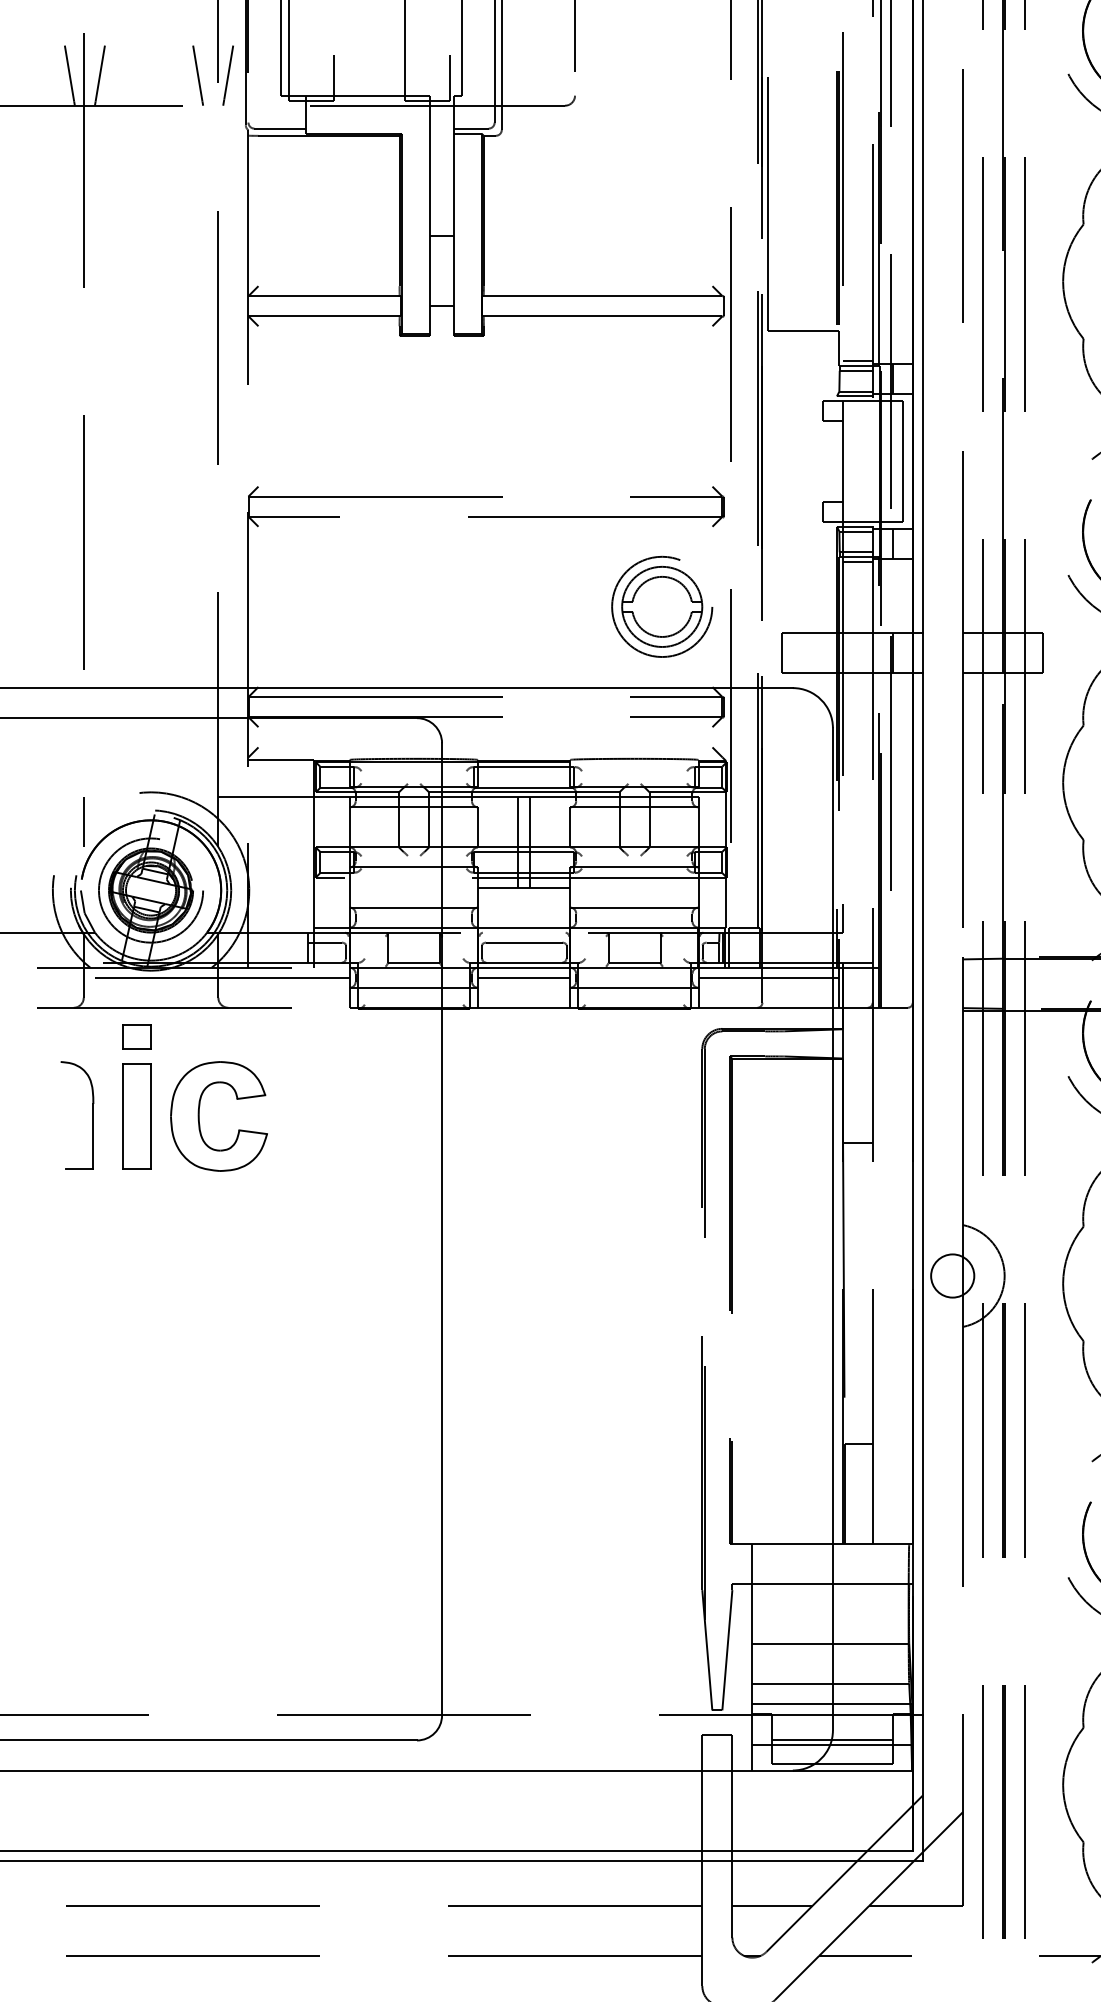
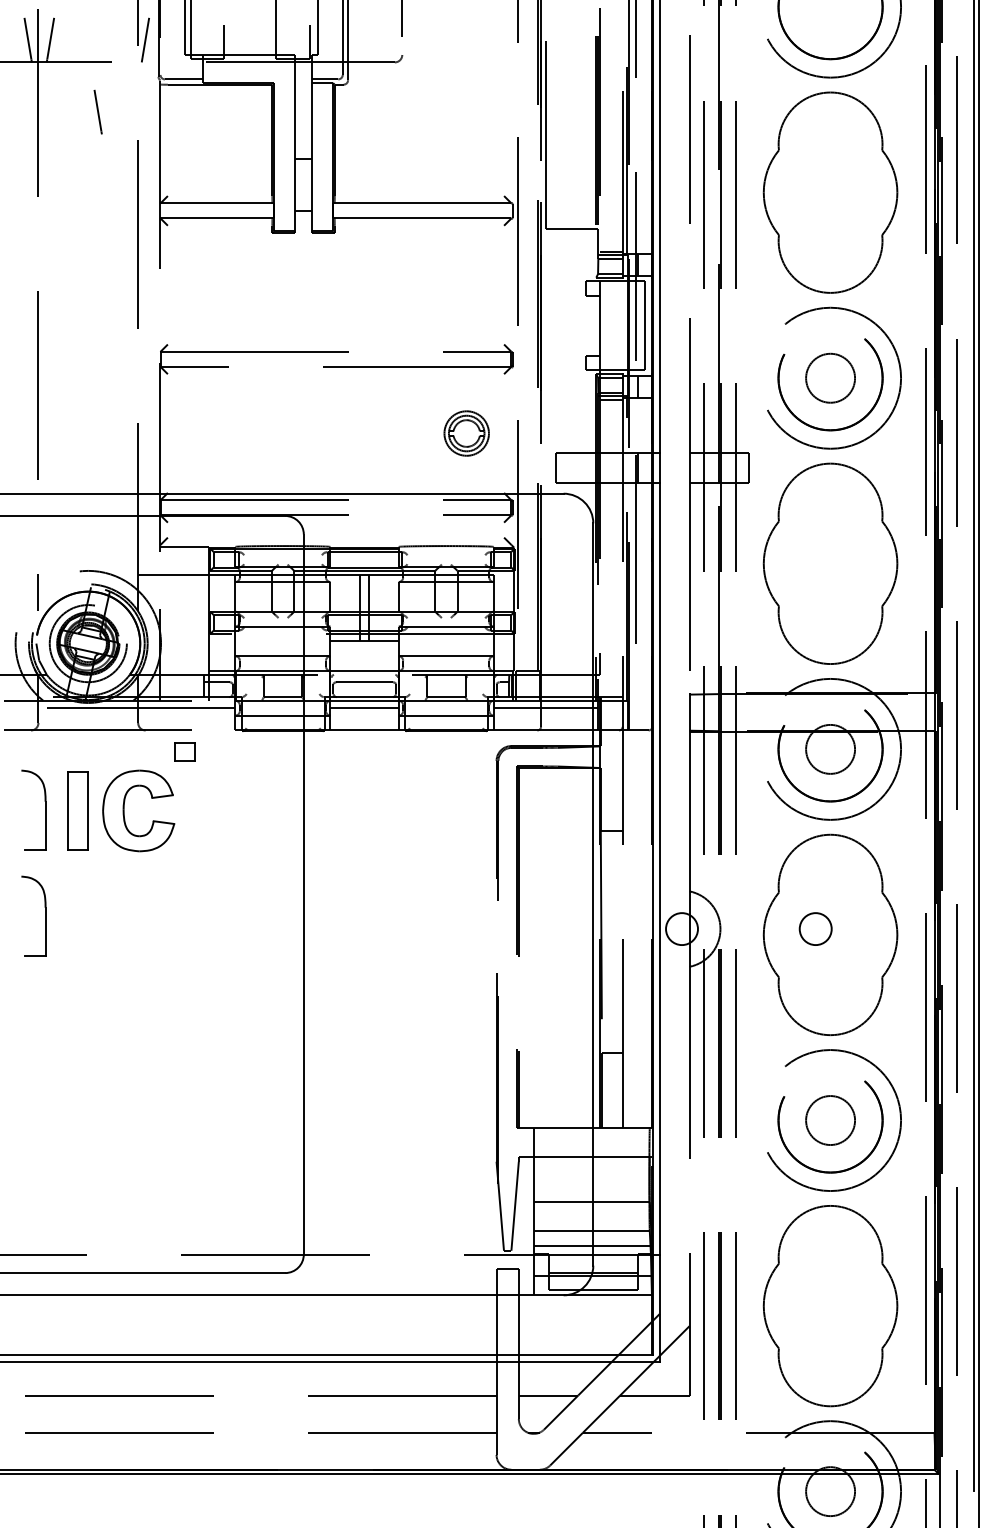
line: (197, 76) -> (97, 112), moved
part: (661, 606) -> (466, 433), size x0.6
part: (136, 1036) -> (184, 751), moved
part: (93, 1257) -> (45, 915), added

